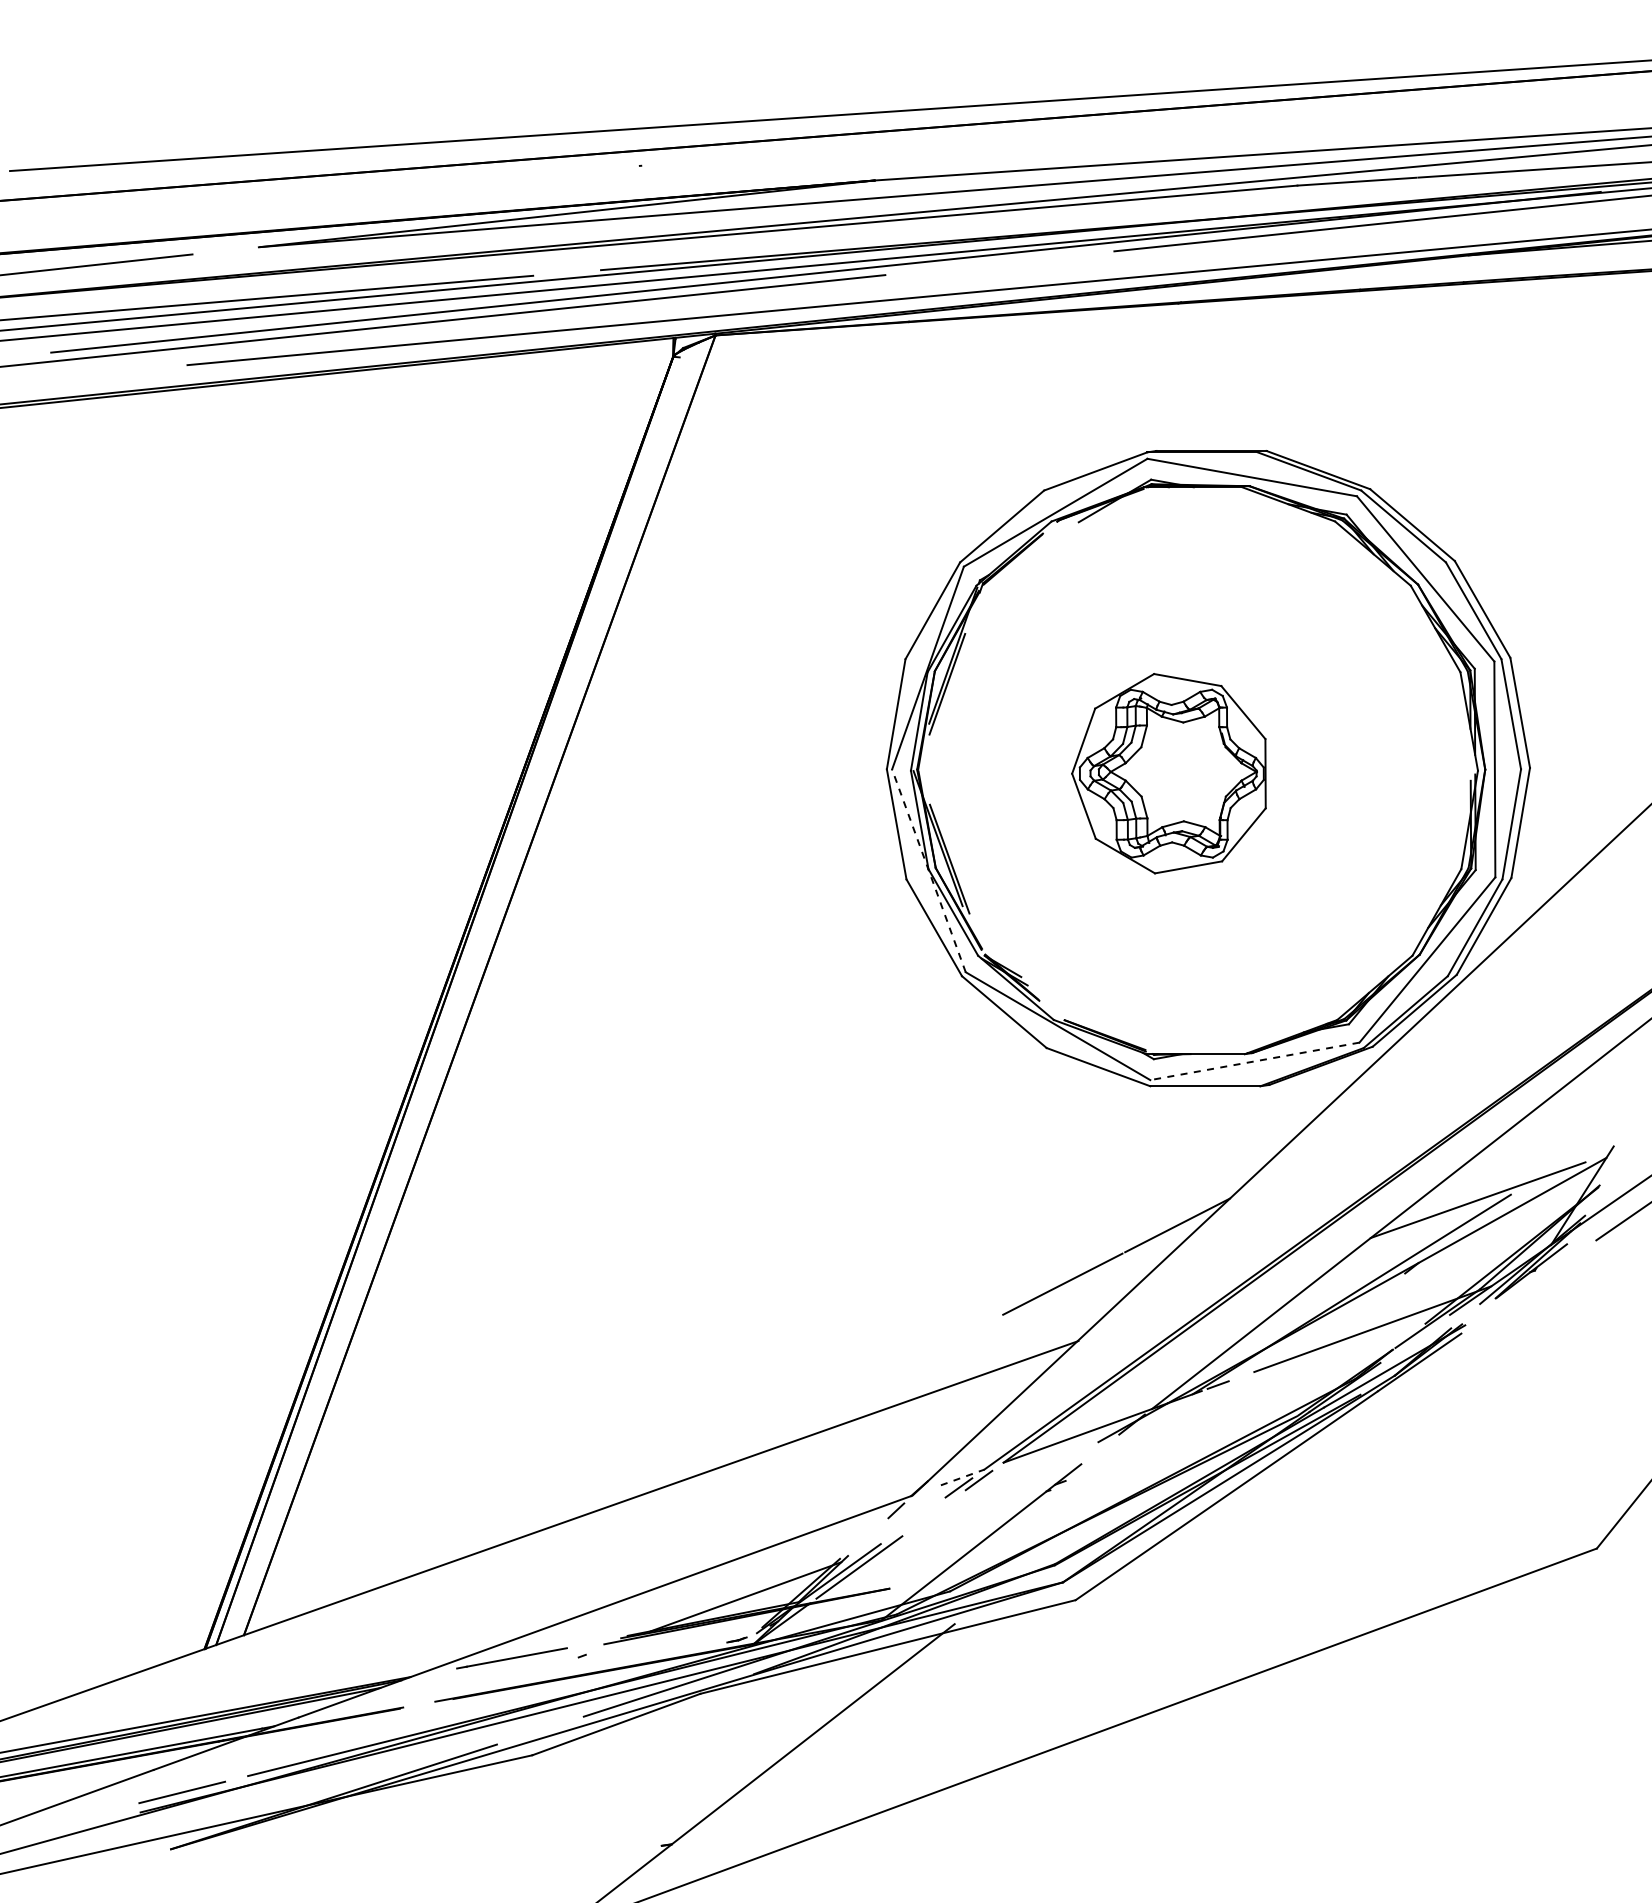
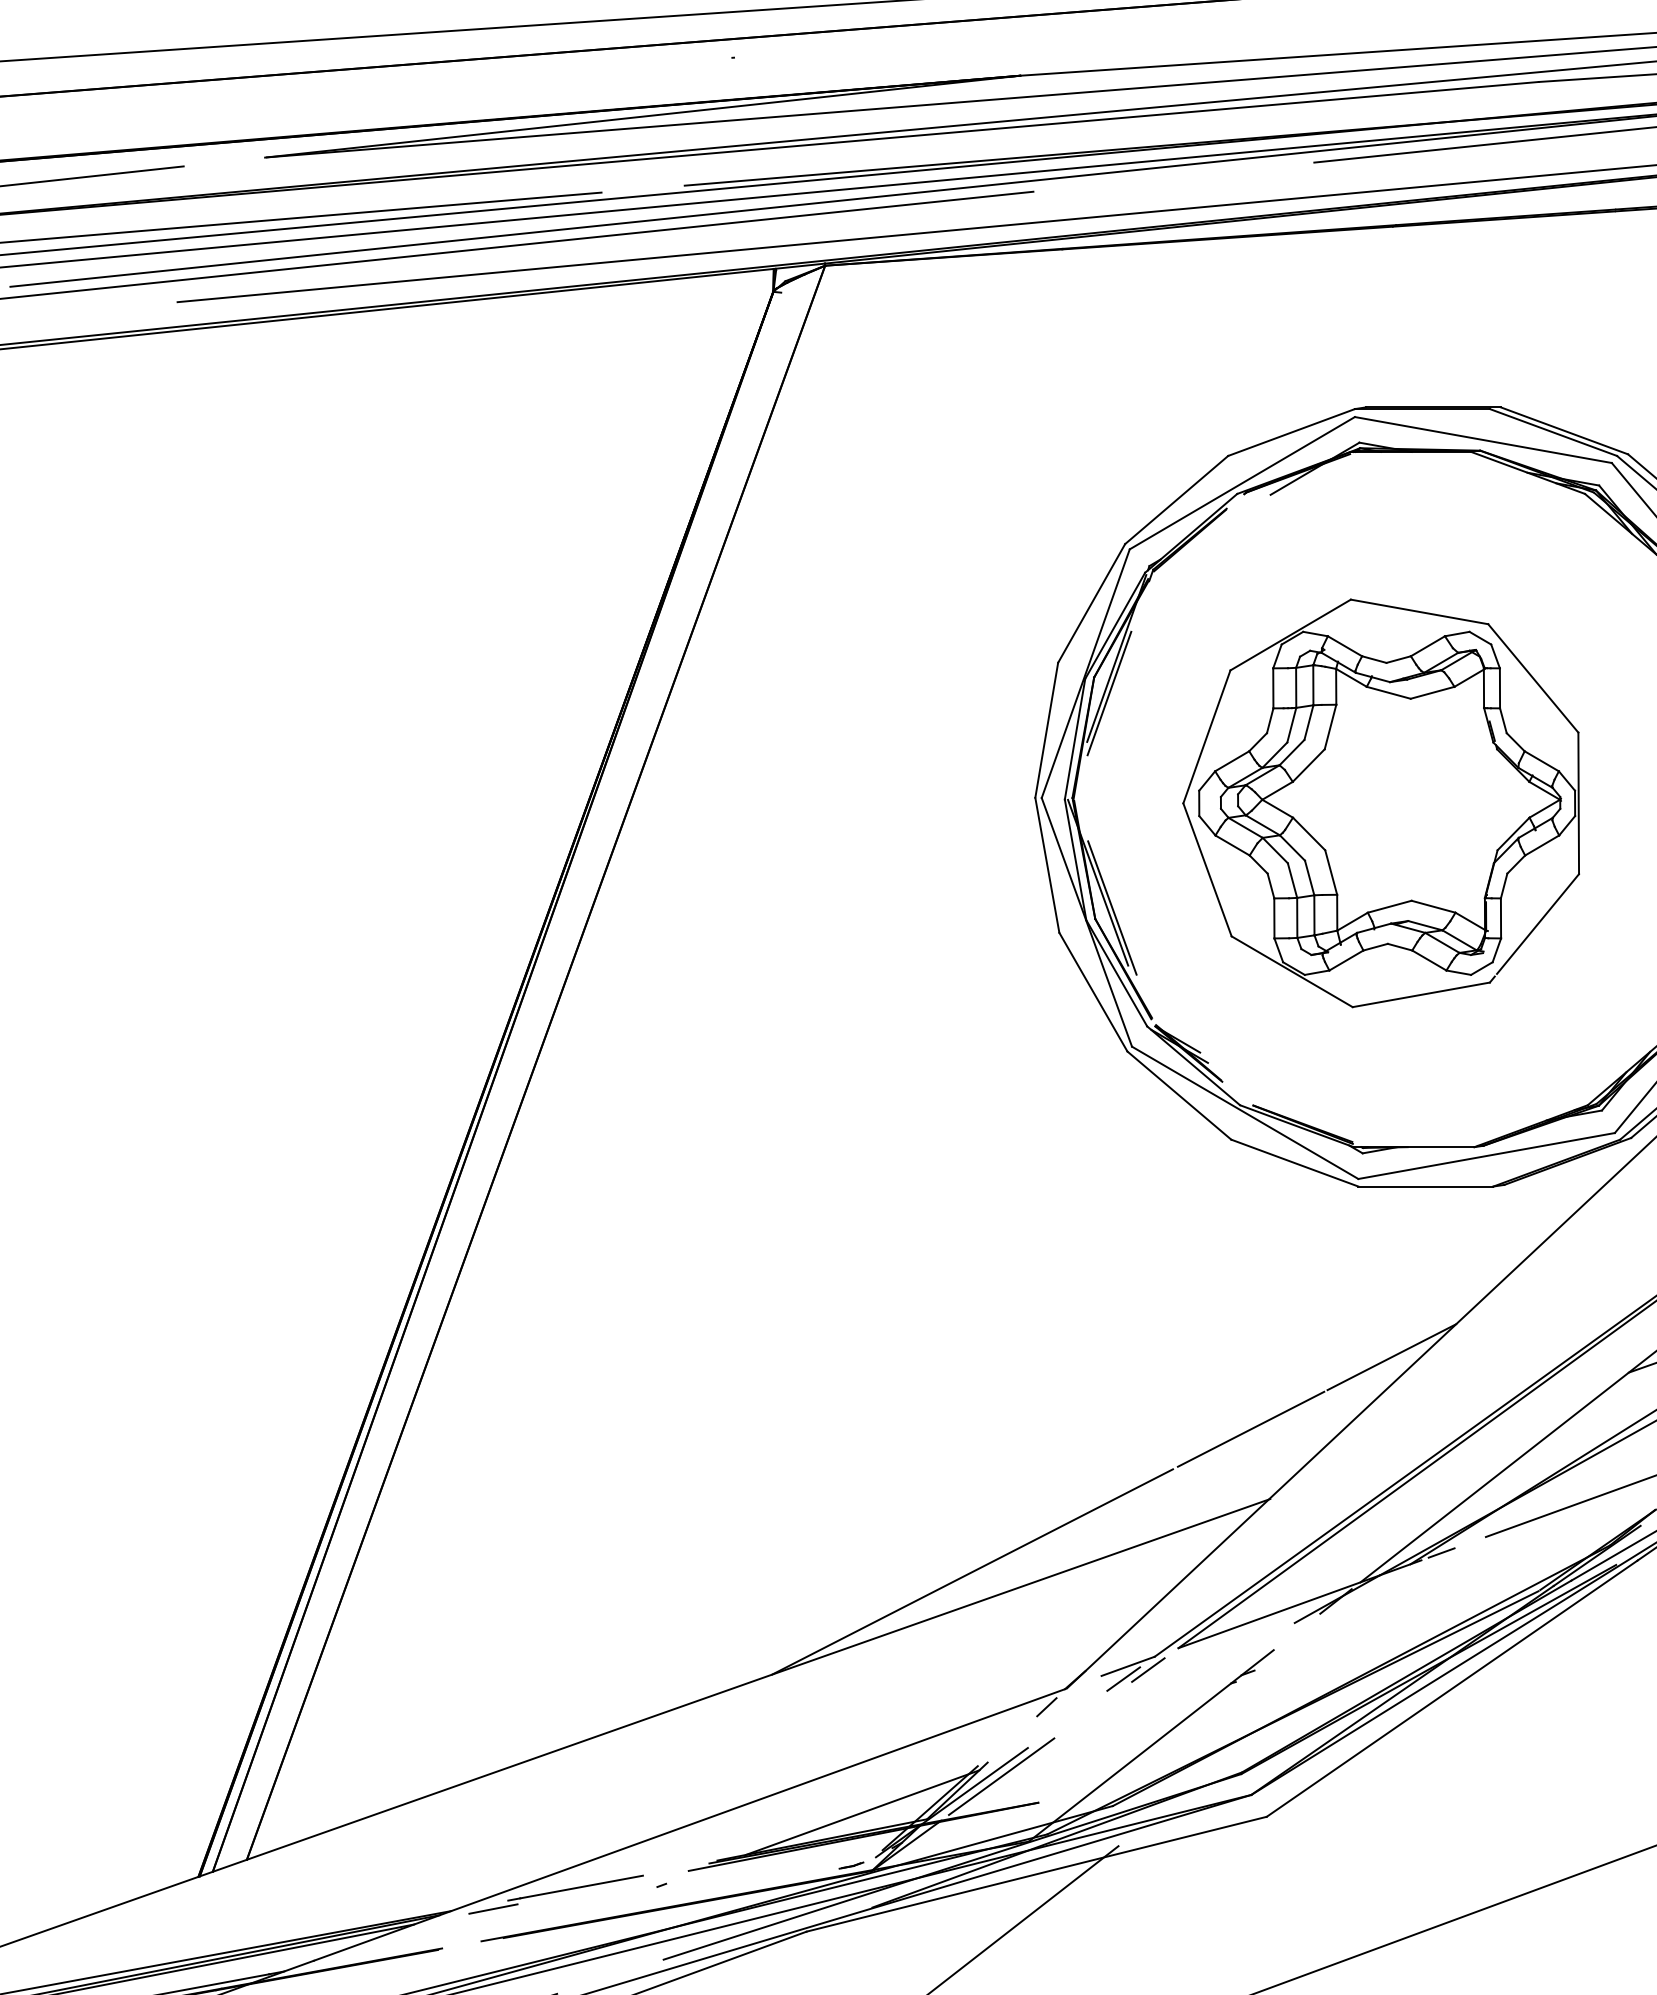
part: (1168, 773) -> (1380, 802), size x1.67
line: (928, 870) -> (1086, 921), dashed -> solid
line: (1254, 1061) -> (1486, 1156), dashed -> solid
line: (835, 1400) -> (972, 1571), added
line: (963, 1477) -> (1129, 1666), dashed -> solid
line: (444, 1675) -> (492, 1909), added

